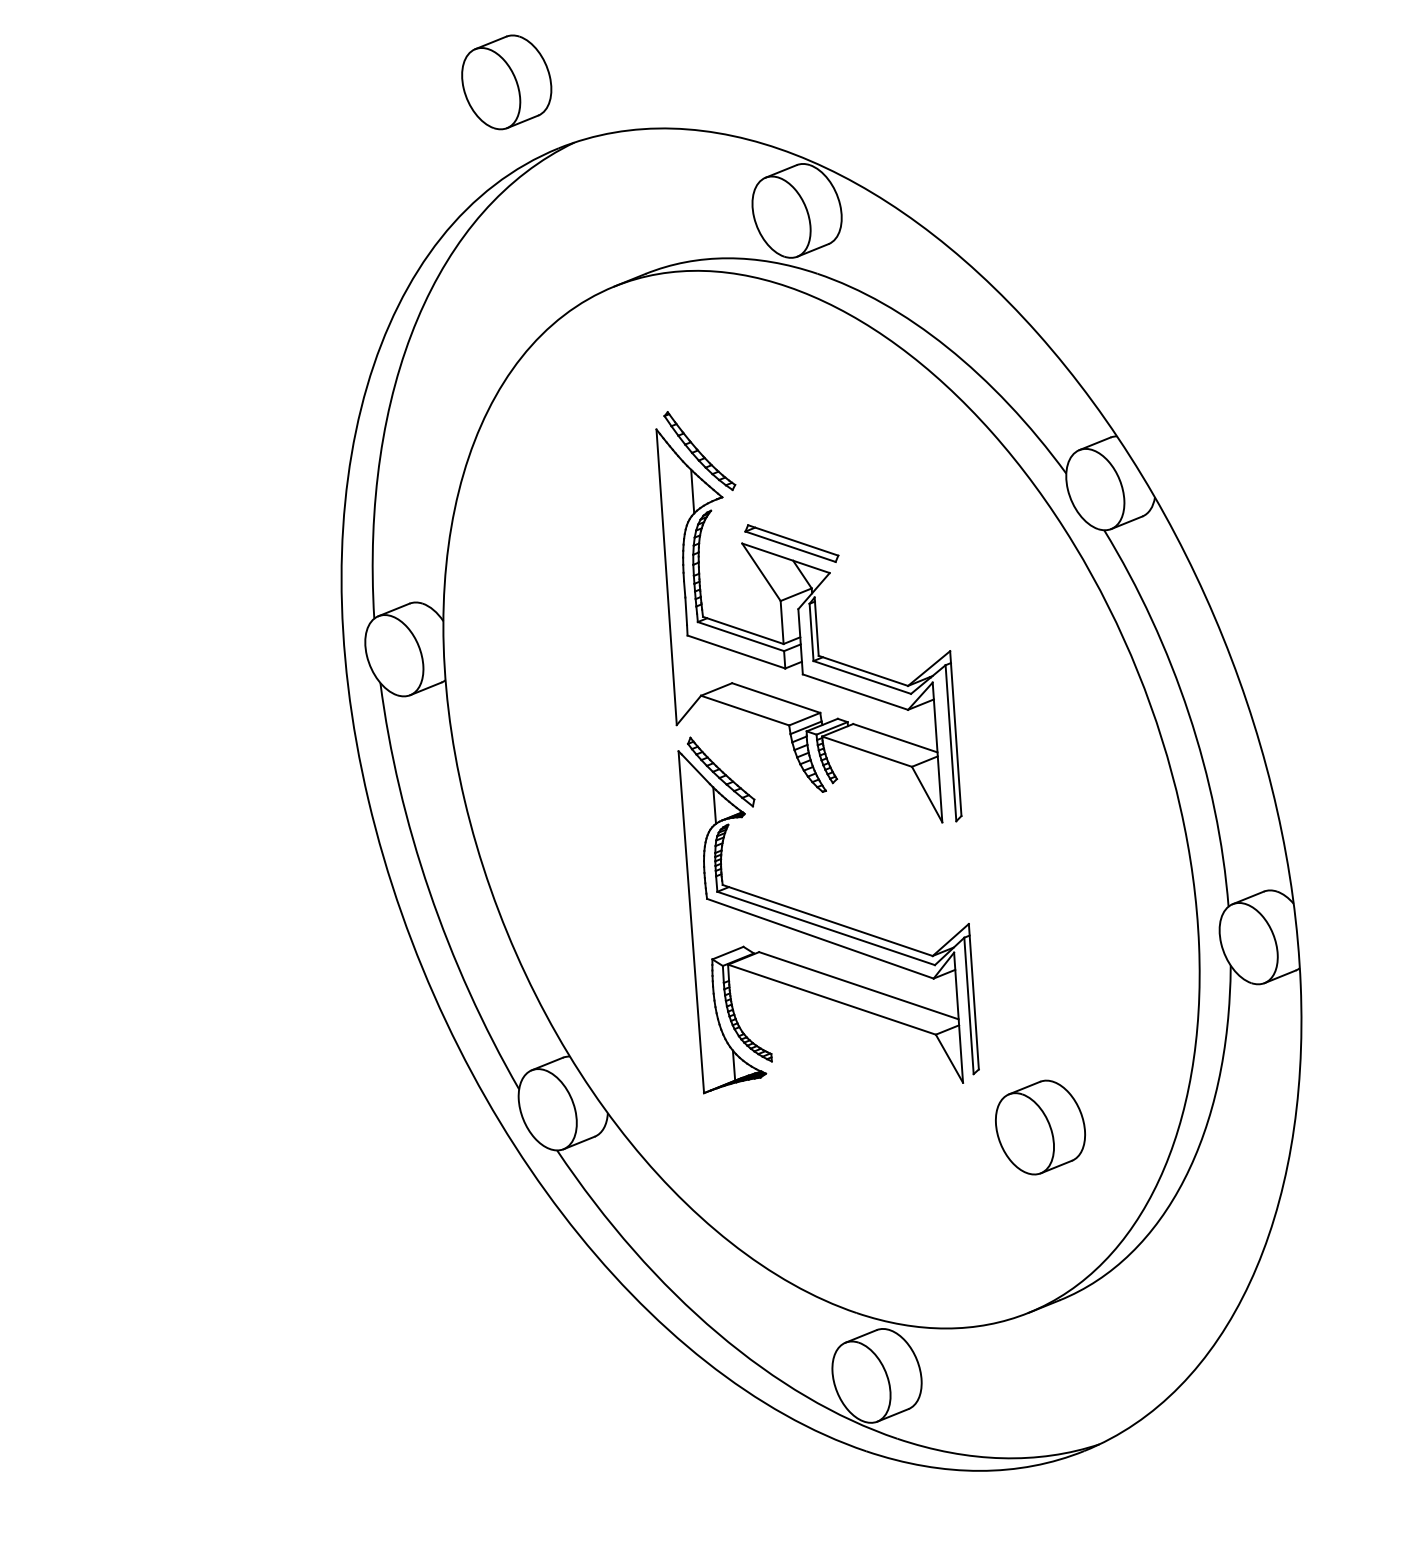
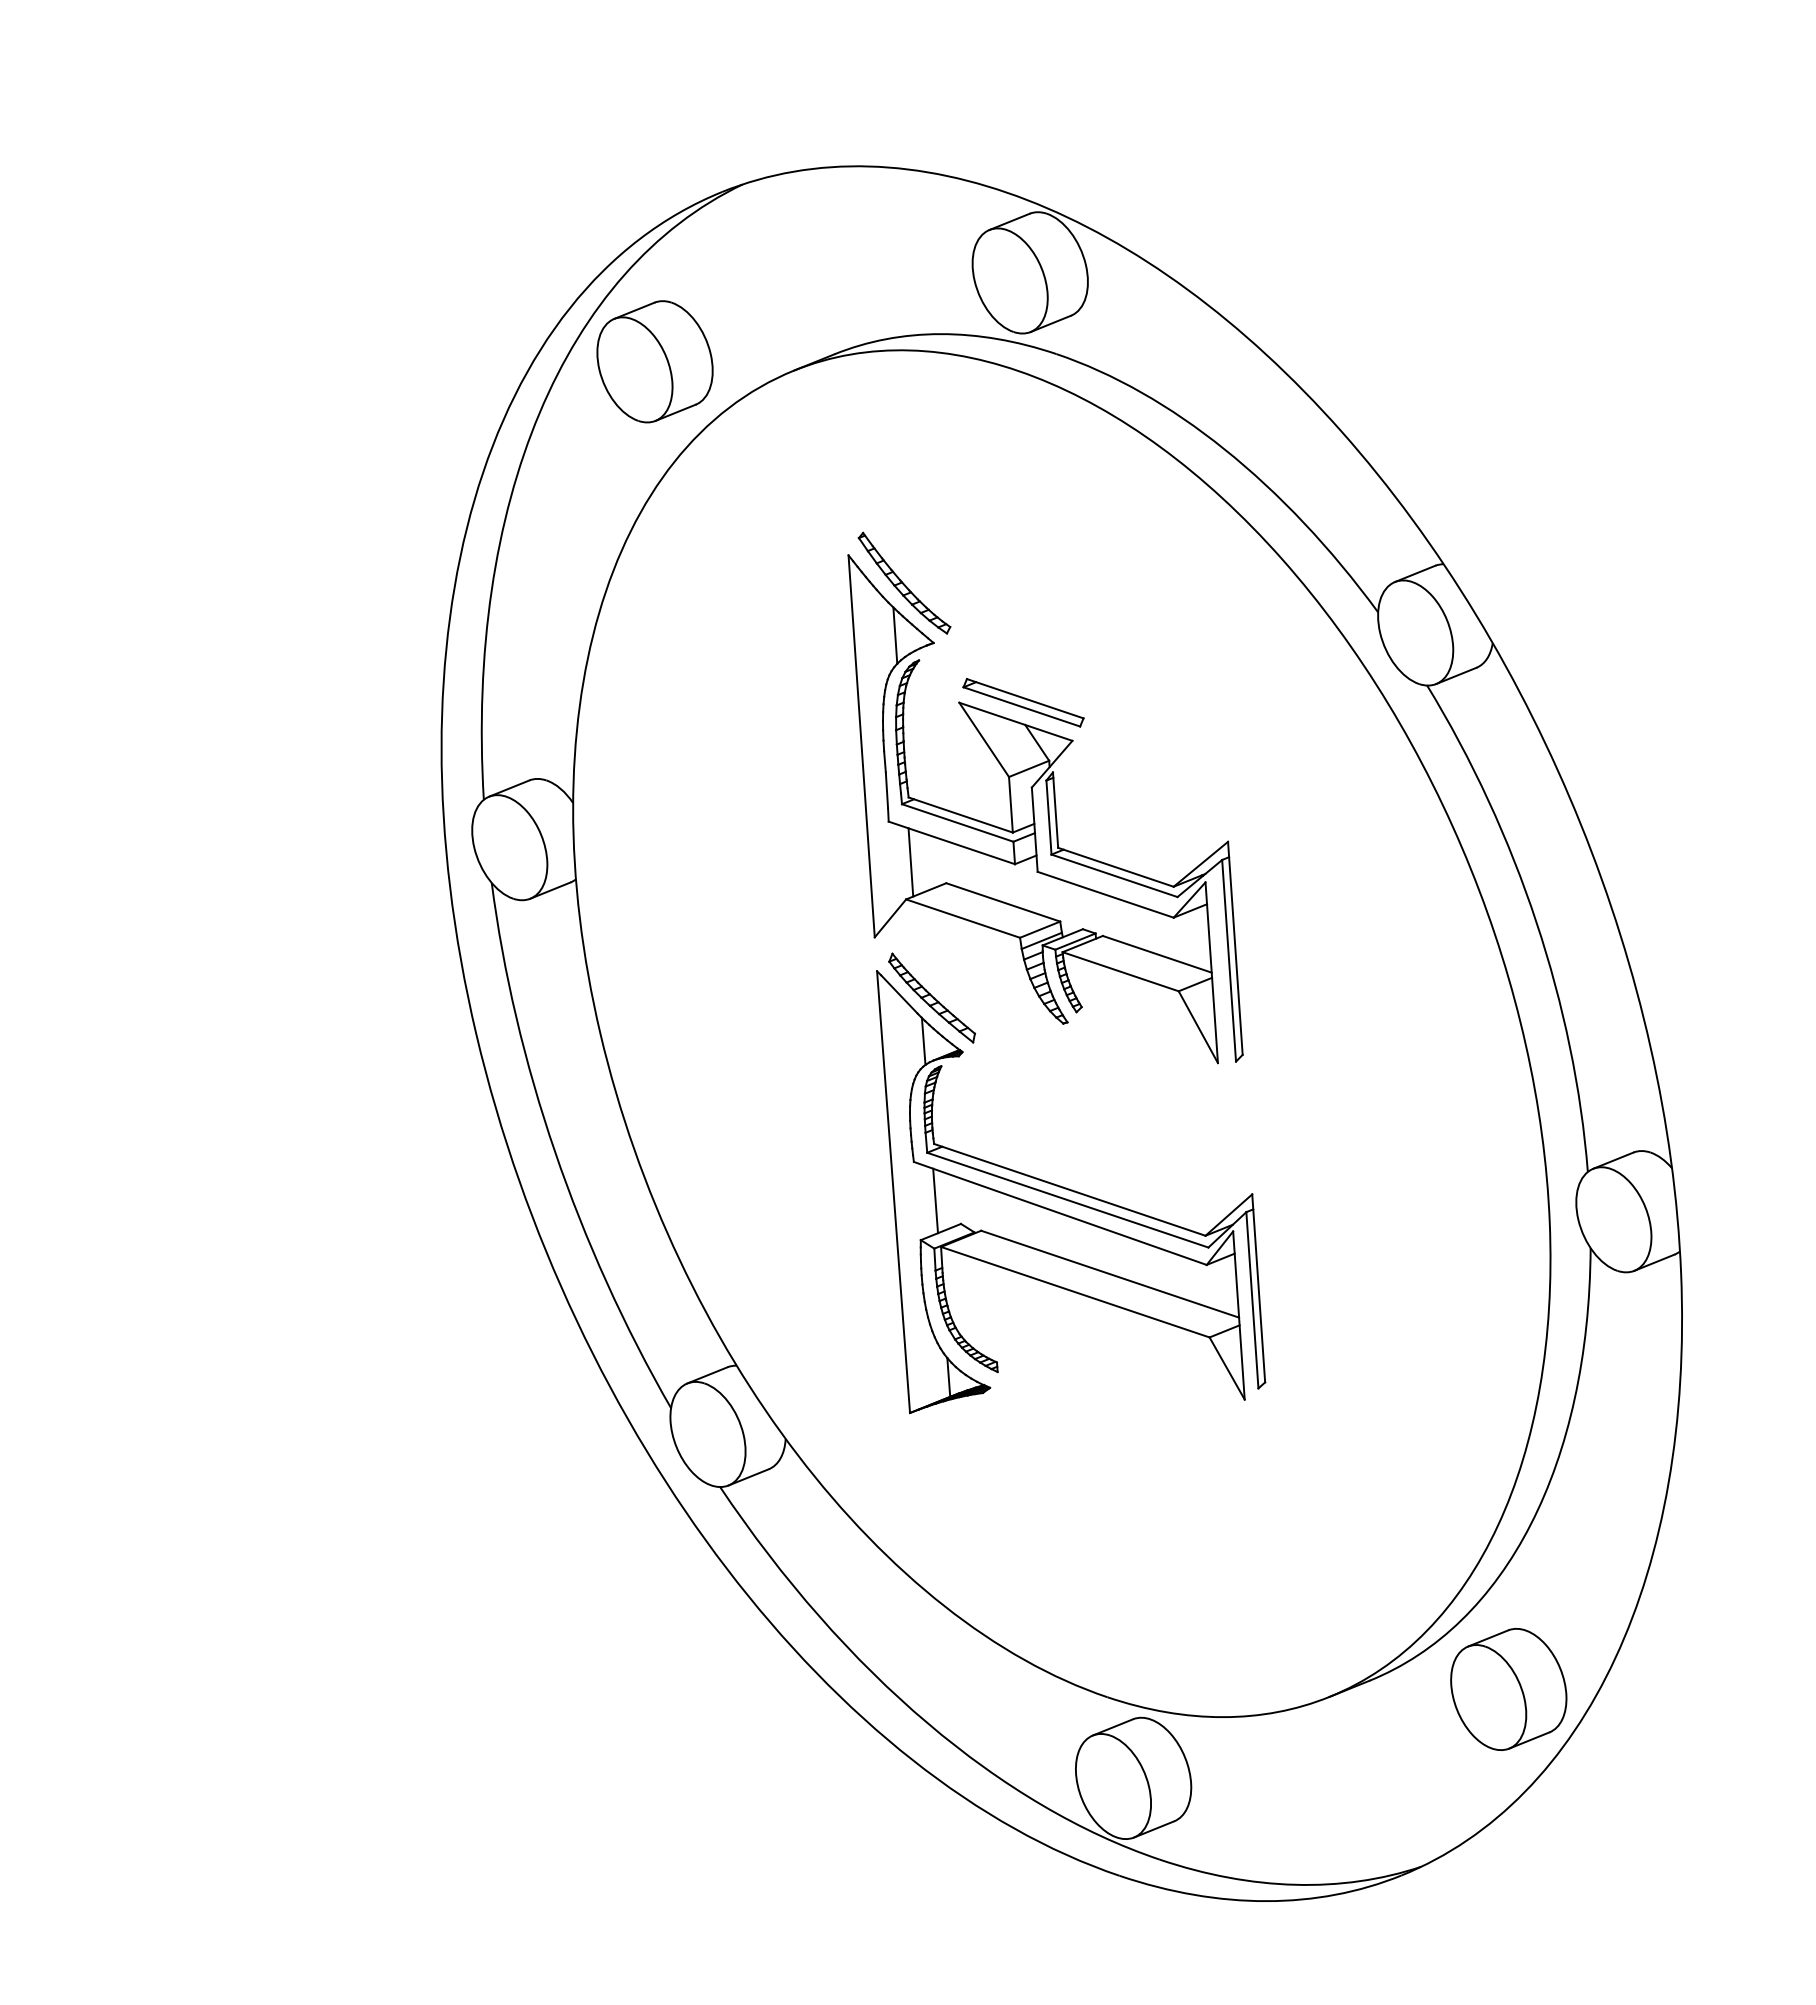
part: (506, 82) -> (654, 361), moved
line: (704, 667) -> (910, 862), added
line: (723, 928) -> (935, 1200), added
part: (1040, 1127) -> (1508, 1689), moved

